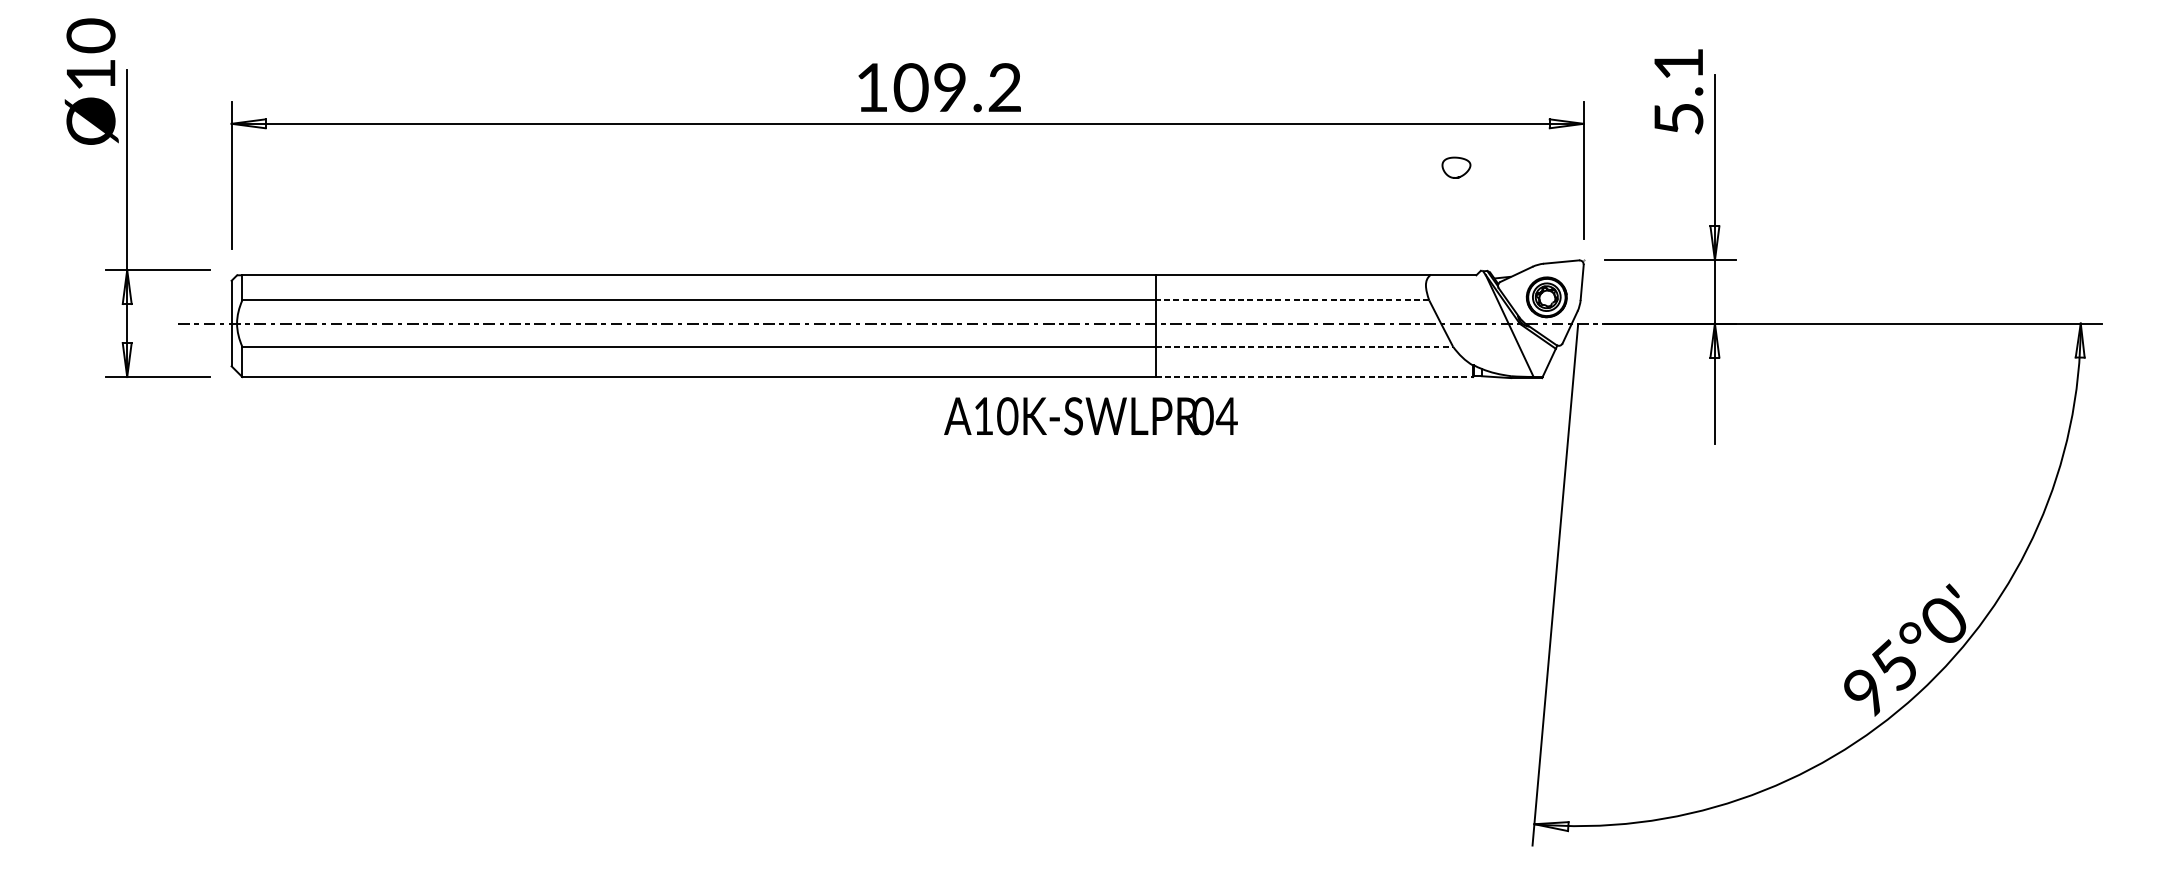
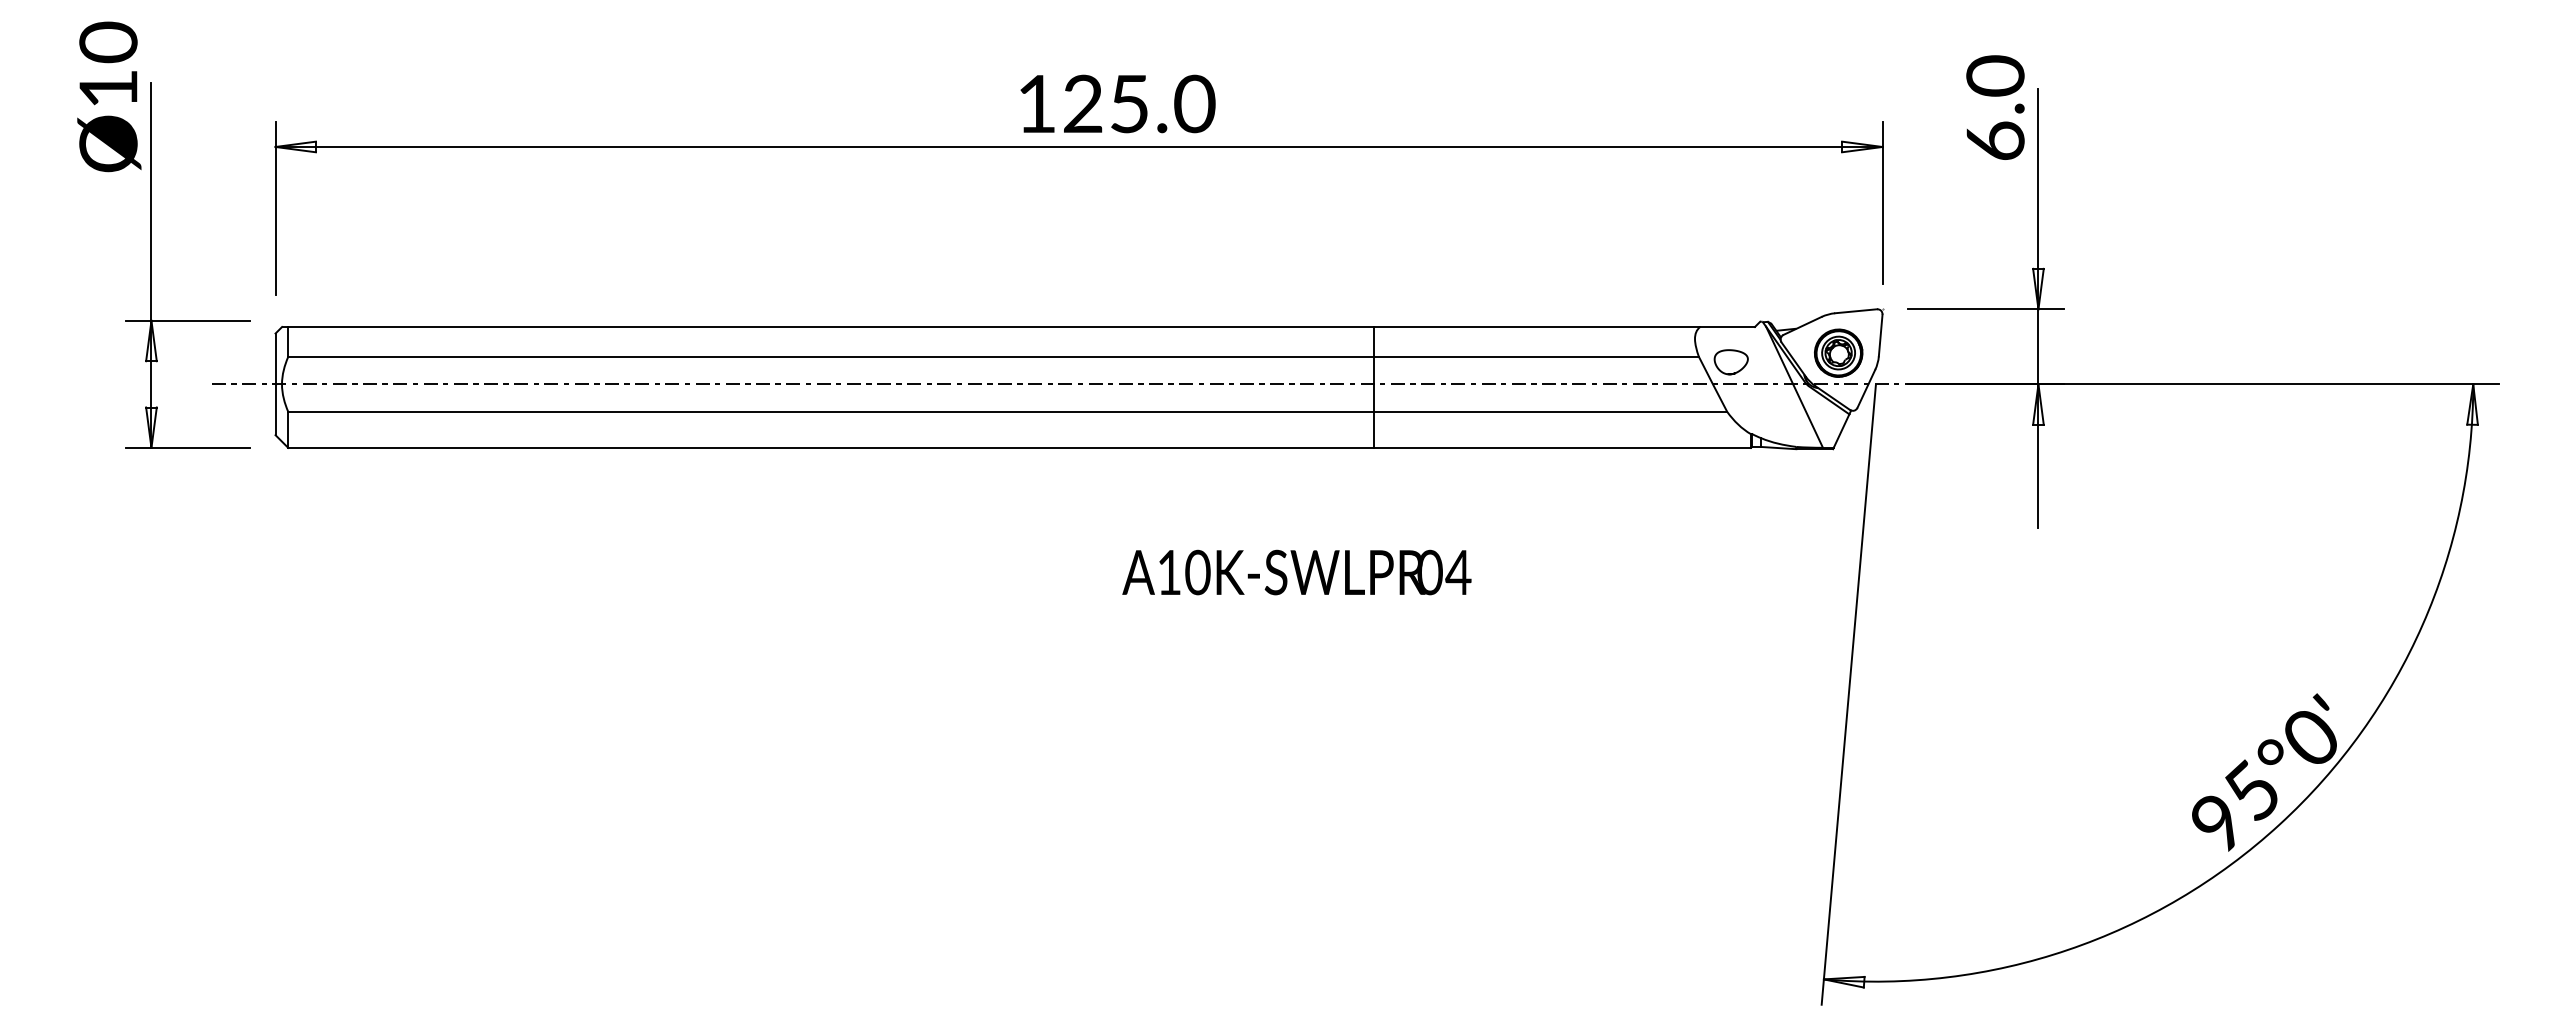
text: (957, 87) -> (1138, 103), 109.2 -> 125.0
text: (1678, 90) -> (1995, 107), 5.1 -> 6.0
curve: (1458, 176) -> (1733, 372), moved
line: (1291, 300) -> (1535, 356), dashed -> solid
line: (1304, 346) -> (1550, 411), dashed -> solid
line: (1315, 376) -> (1563, 447), dashed -> solid
text: (1090, 416) -> (1296, 572), moved

